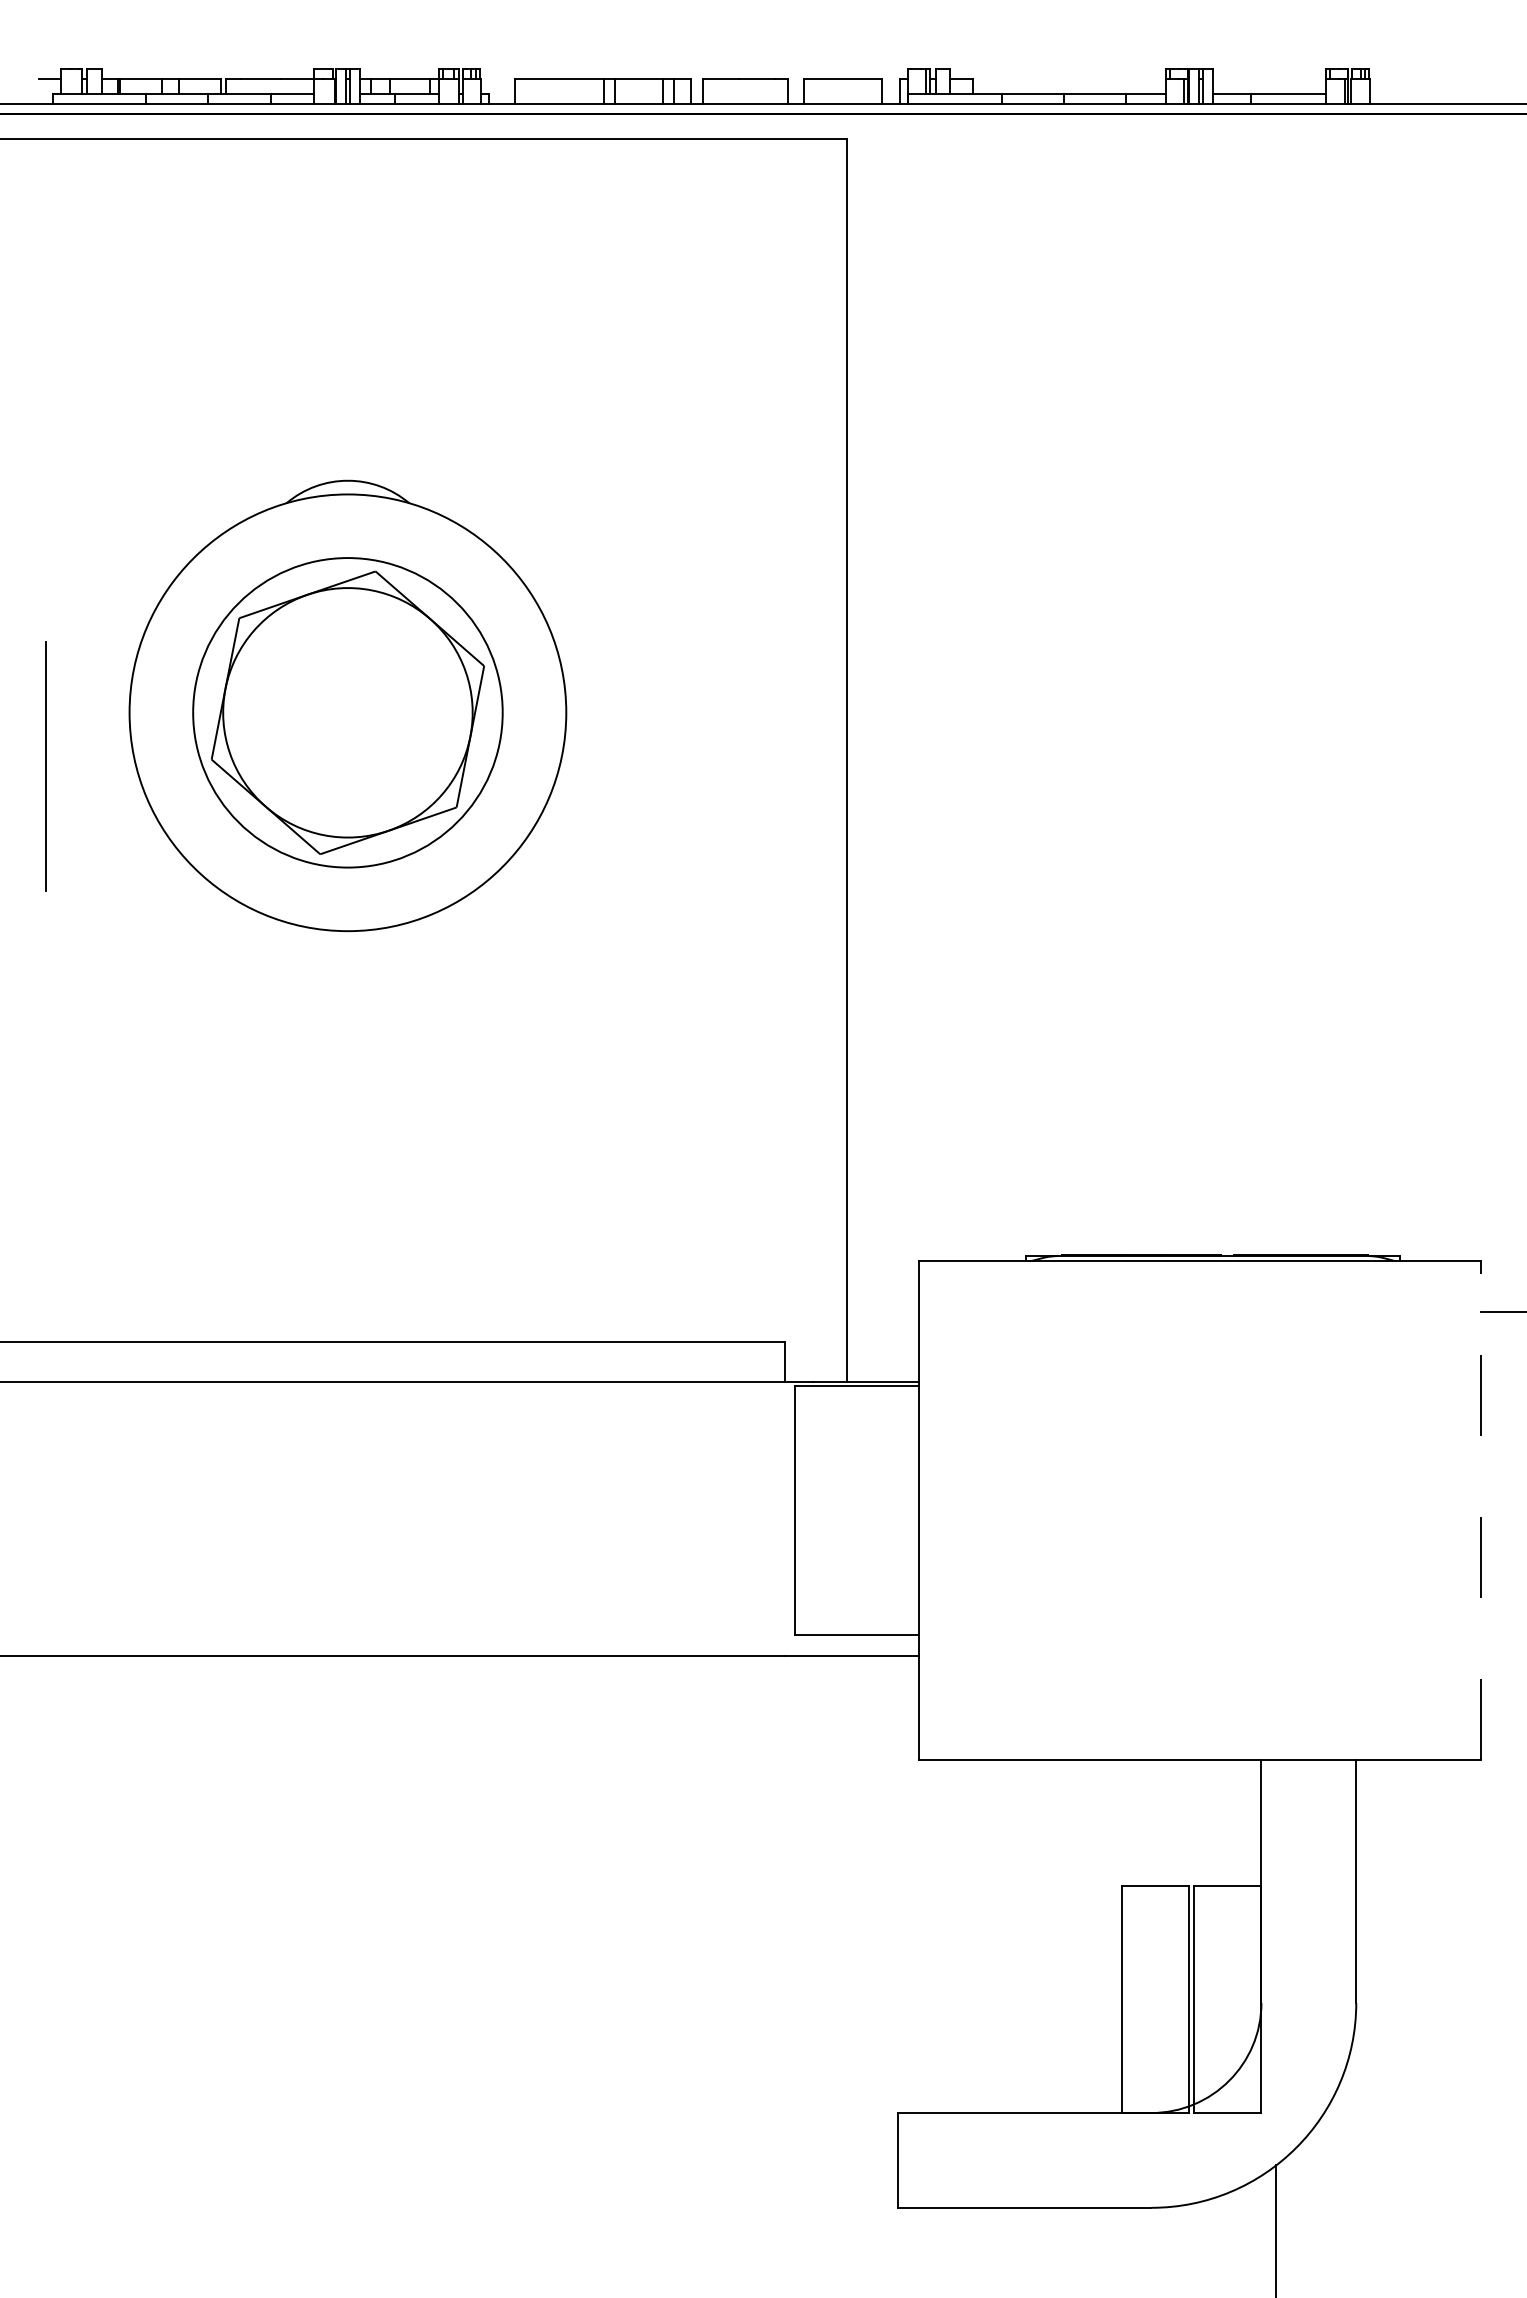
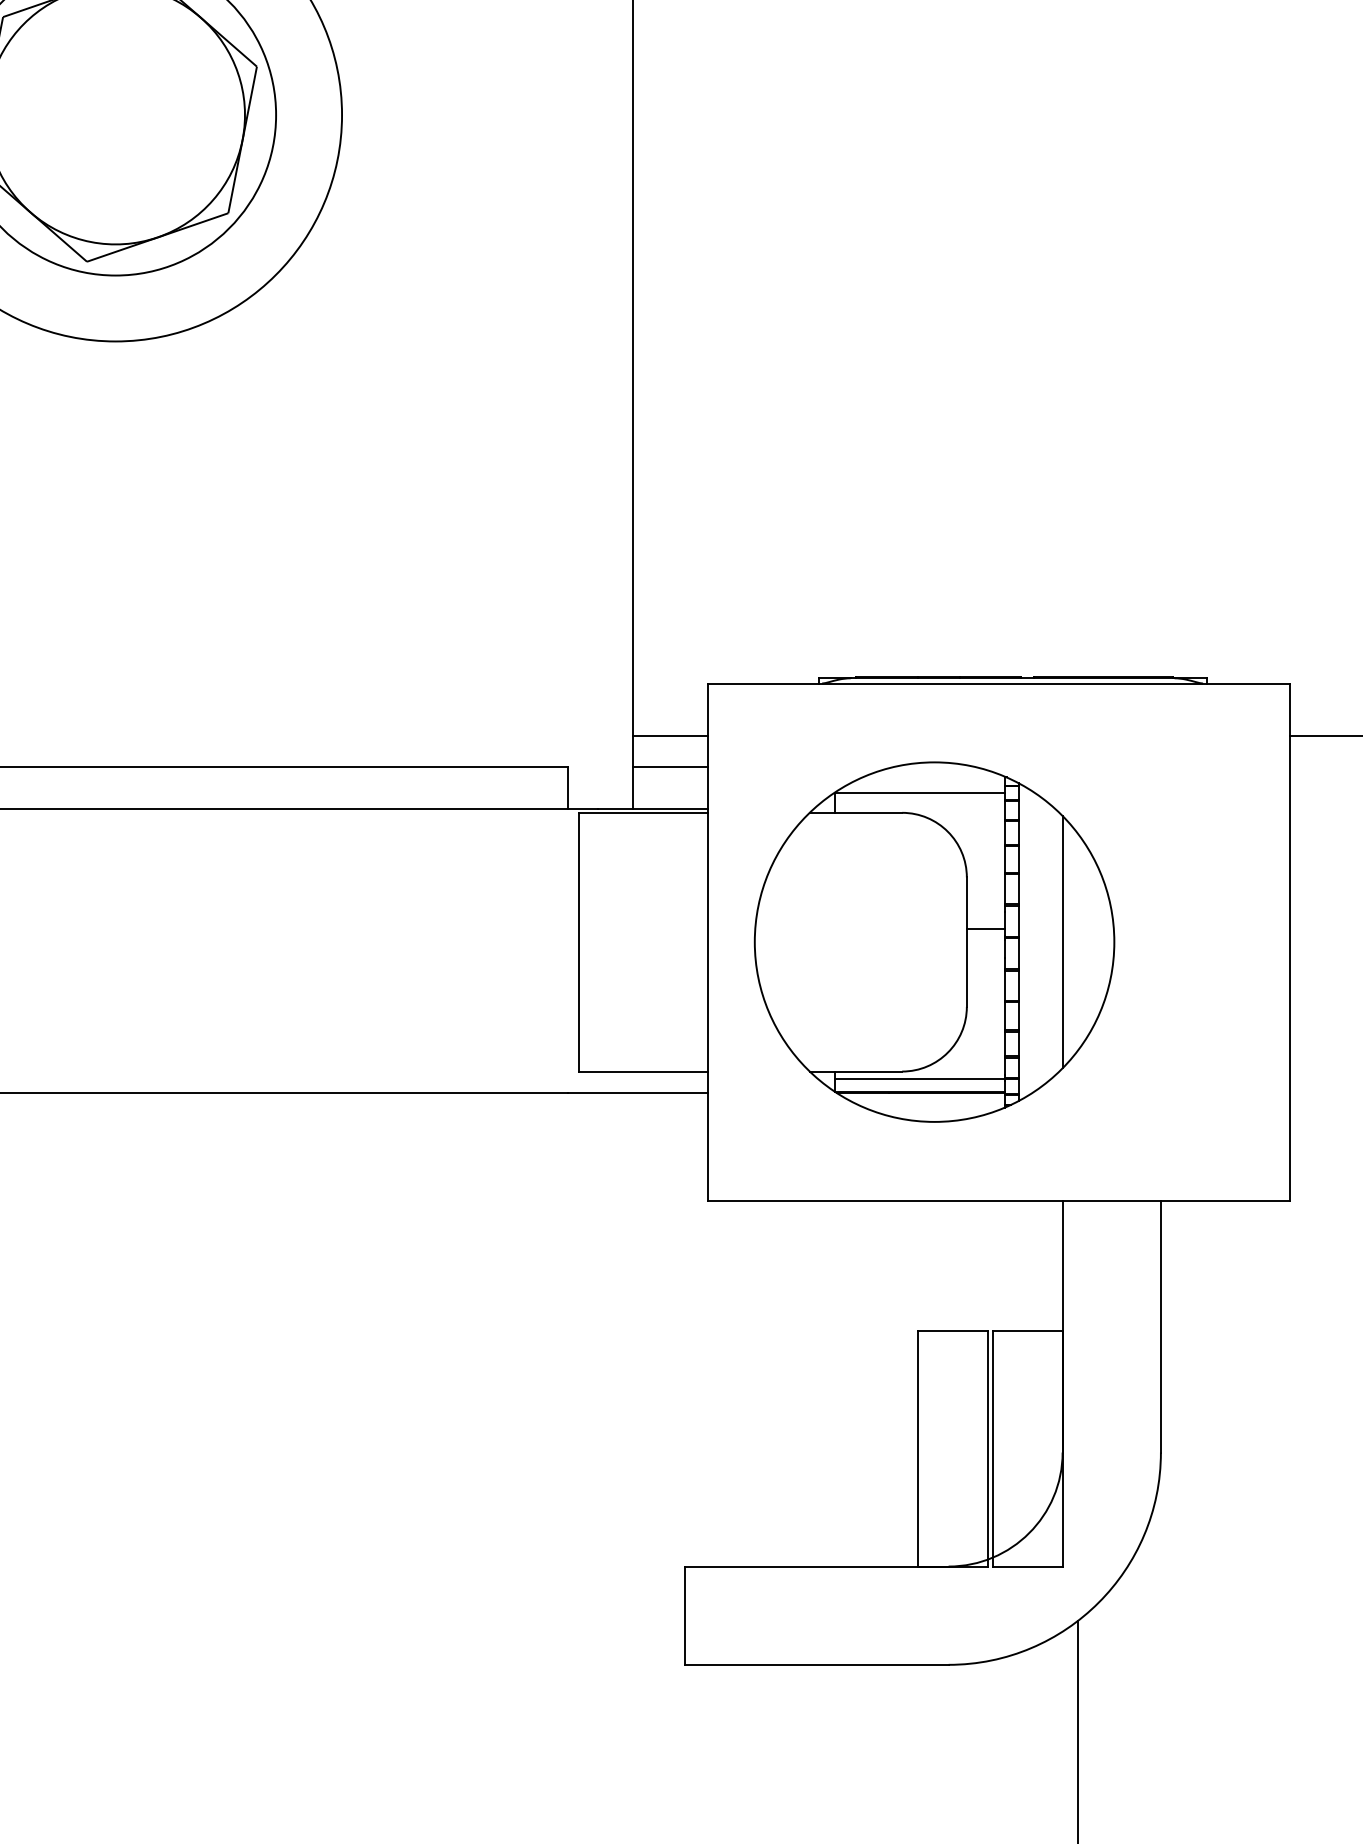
line: (883, 1311) -> (670, 735), added
line: (883, 1341) -> (670, 766), added
part: (1137, 1510) -> (934, 941), added
line: (1481, 1510) -> (1290, 941), dashed -> solid

